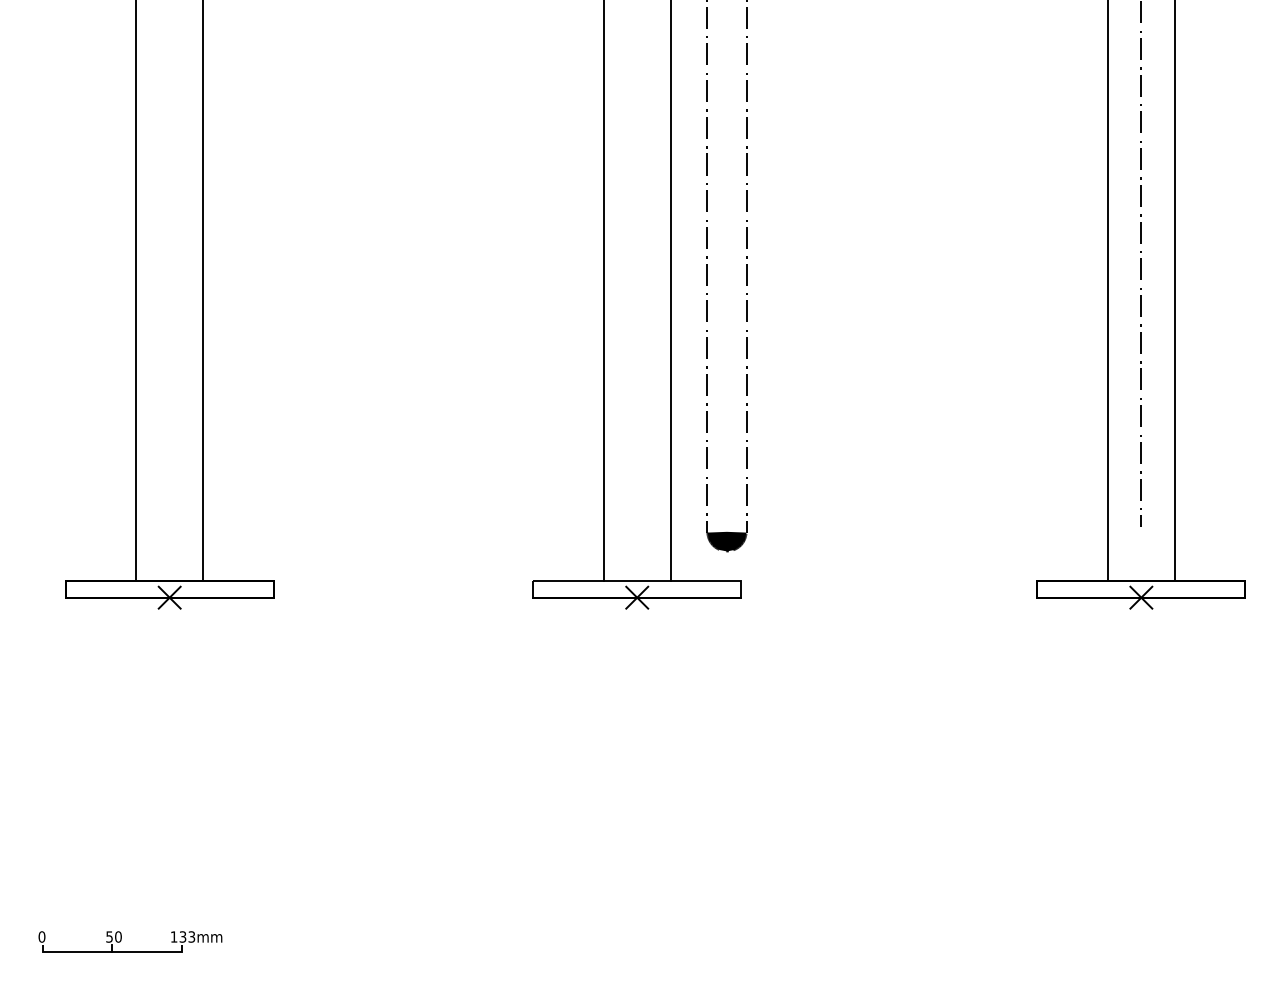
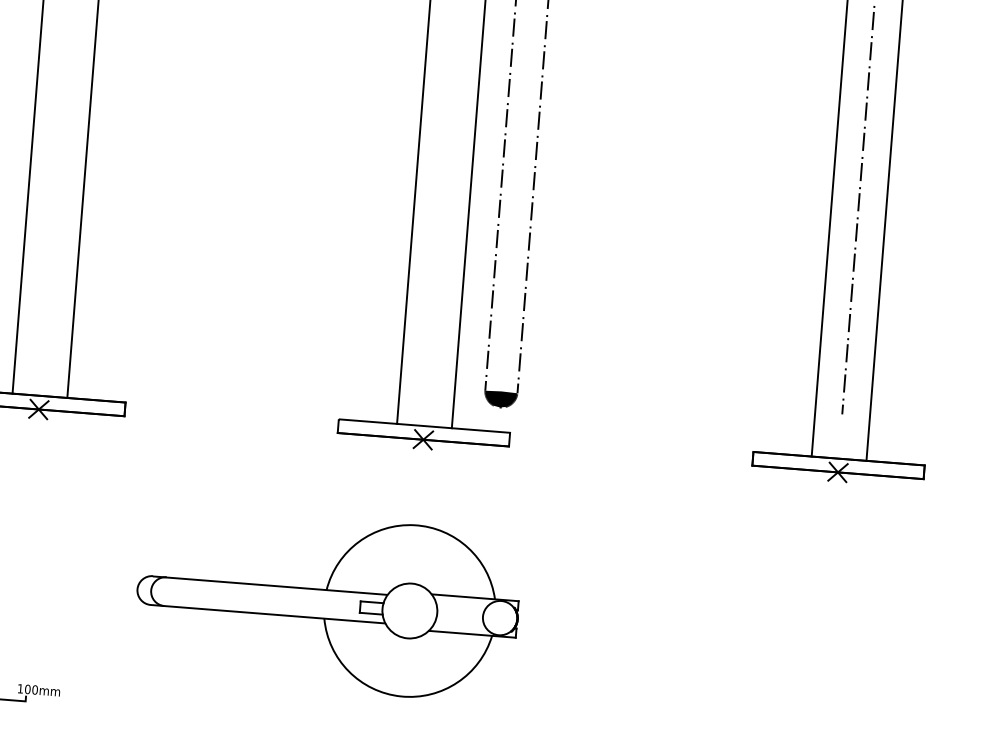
part: (537, 805) -> (327, 604), added
text: (187, 936) -> (31, 689), 133mm -> 100mm

